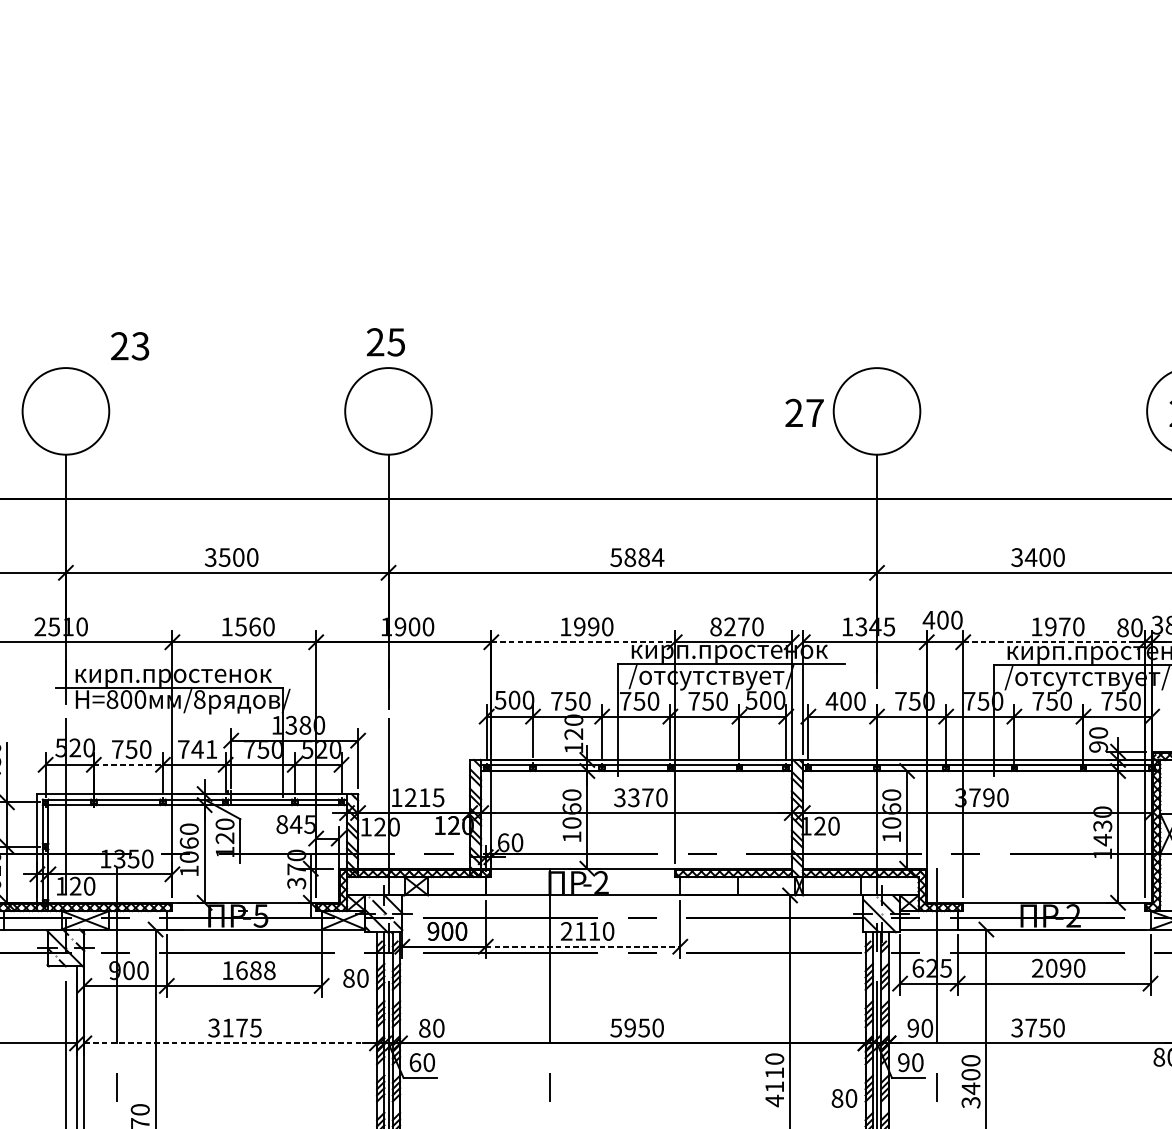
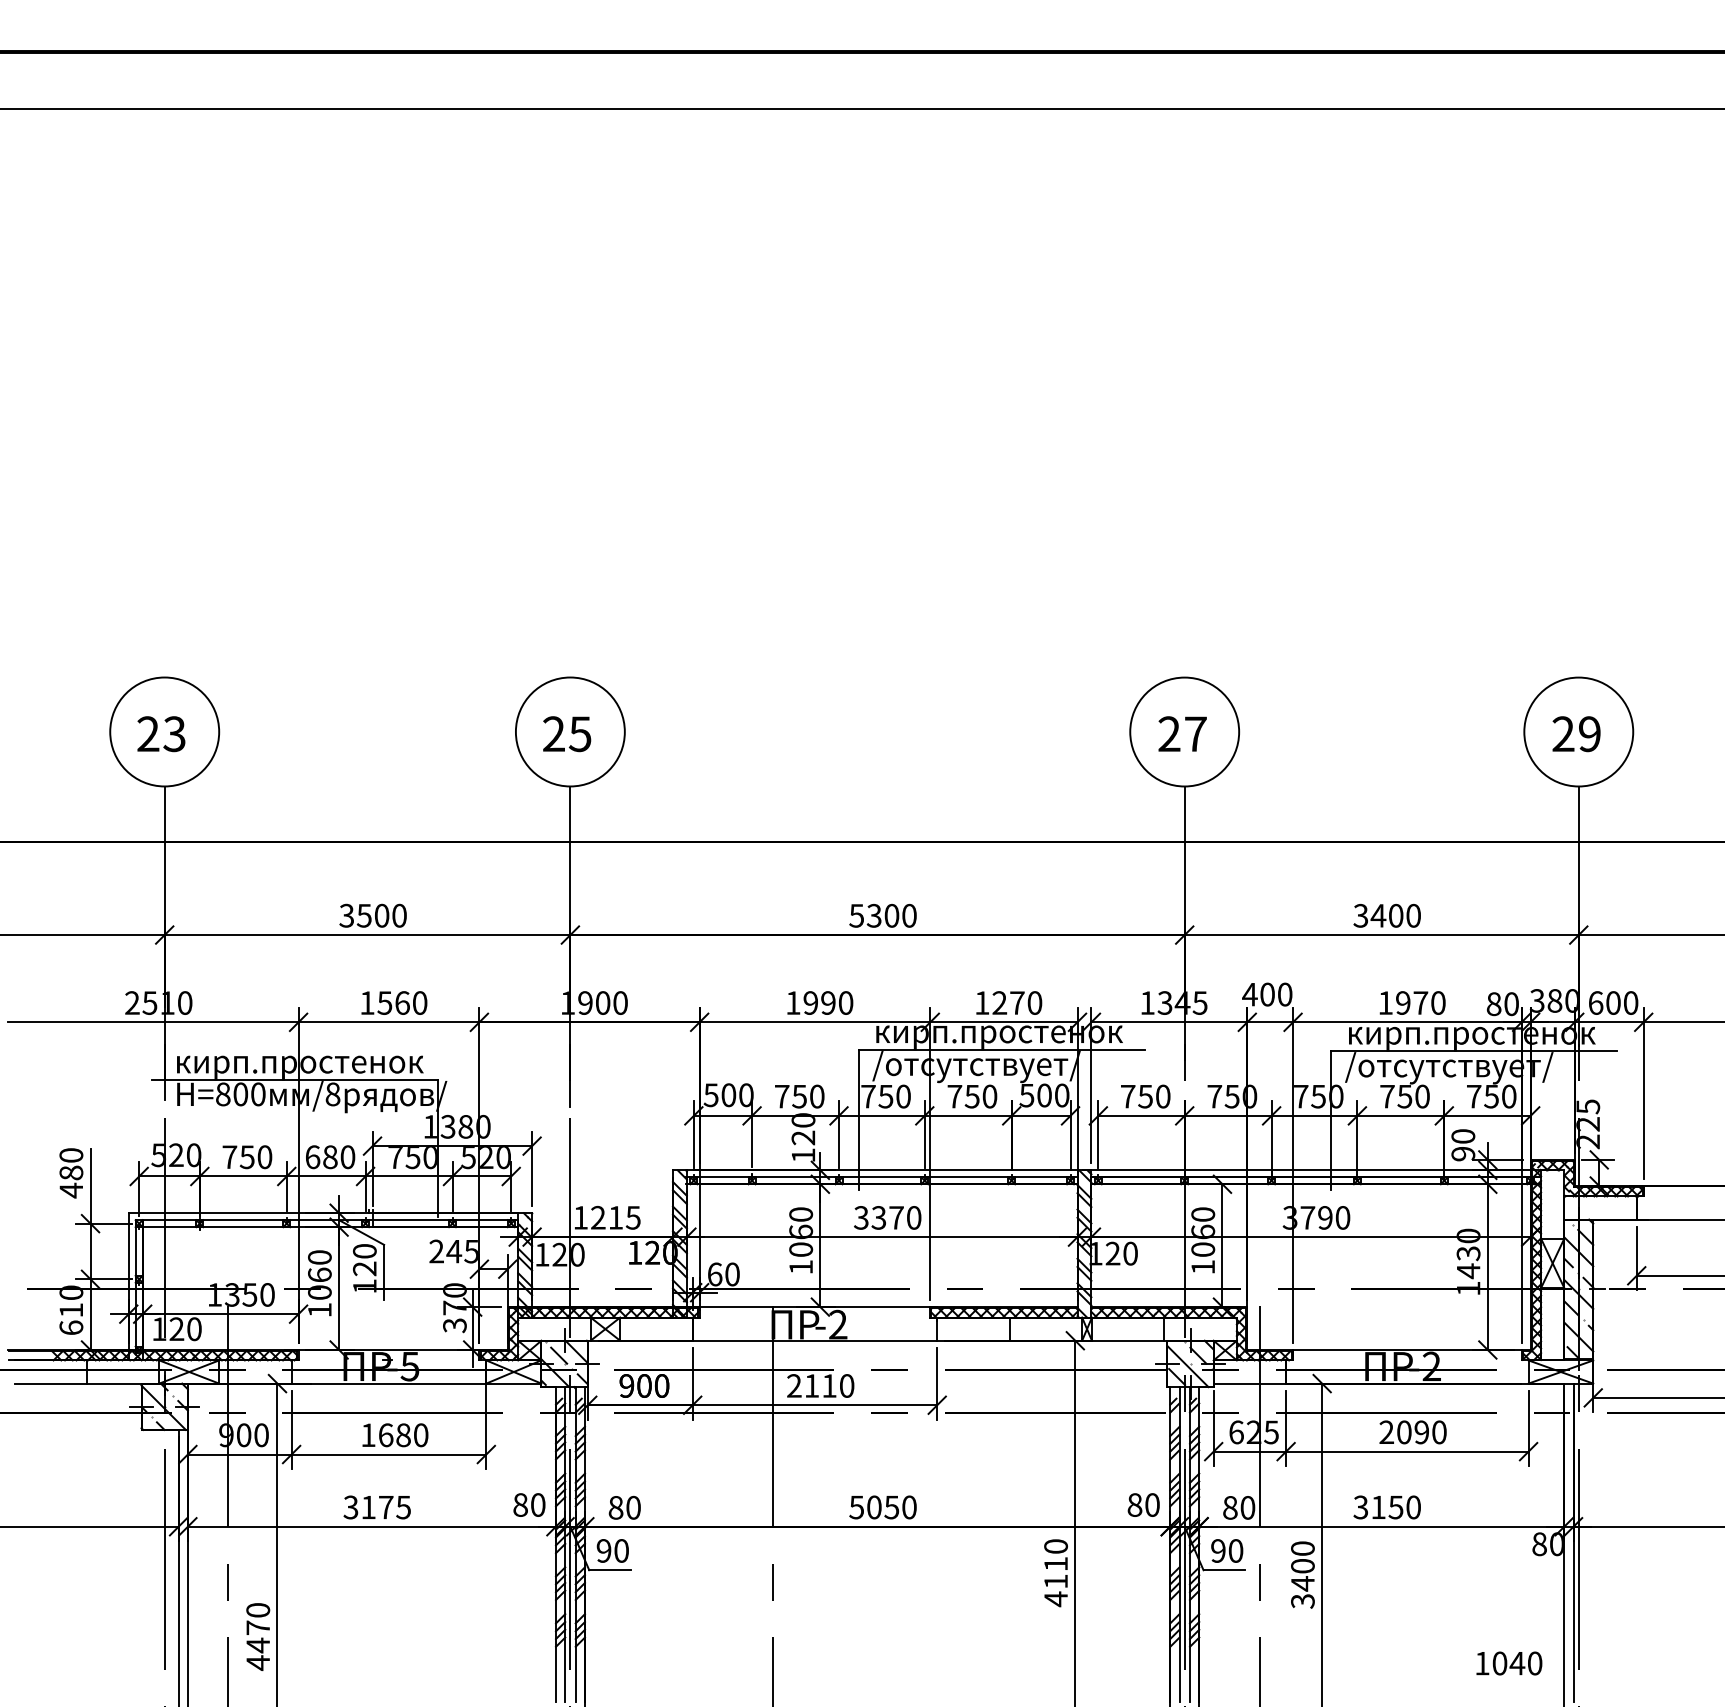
text: (386, 342) -> (567, 734), moved
text: (130, 346) -> (161, 734), moved
text: (804, 412) -> (1182, 733), moved
text: (643, 557) -> (891, 915), 5884 -> 5300
text: (716, 626) -> (982, 1002), 8270 -> 1270
line: (583, 642) -> (815, 1022), dashed -> solid
line: (1054, 642) -> (1407, 1022), dashed -> solid
text: (838, 701) -> (1136, 1096), 400 -> 750
text: (197, 749) -> (330, 1157), 741 -> 680
line: (128, 764) -> (243, 1176), dashed -> solid
text: (282, 824) -> (436, 1251), 845 -> 245
line: (583, 946) -> (815, 1405), dashed -> solid
text: (270, 970) -> (421, 1435), 1688 -> 1680
text: (356, 977) -> (529, 1504), moved
text: (1031, 1027) -> (1378, 1506), 3750 -> 3150
text: (630, 1028) -> (874, 1507), 5950 -> 5050
text: (913, 1028) -> (1230, 1507), 90 -> 80
line: (230, 1043) -> (371, 1526), dashed -> solid
text: (414, 1062) -> (603, 1550), 60 -> 90
text: (844, 1098) -> (1143, 1504), moved

